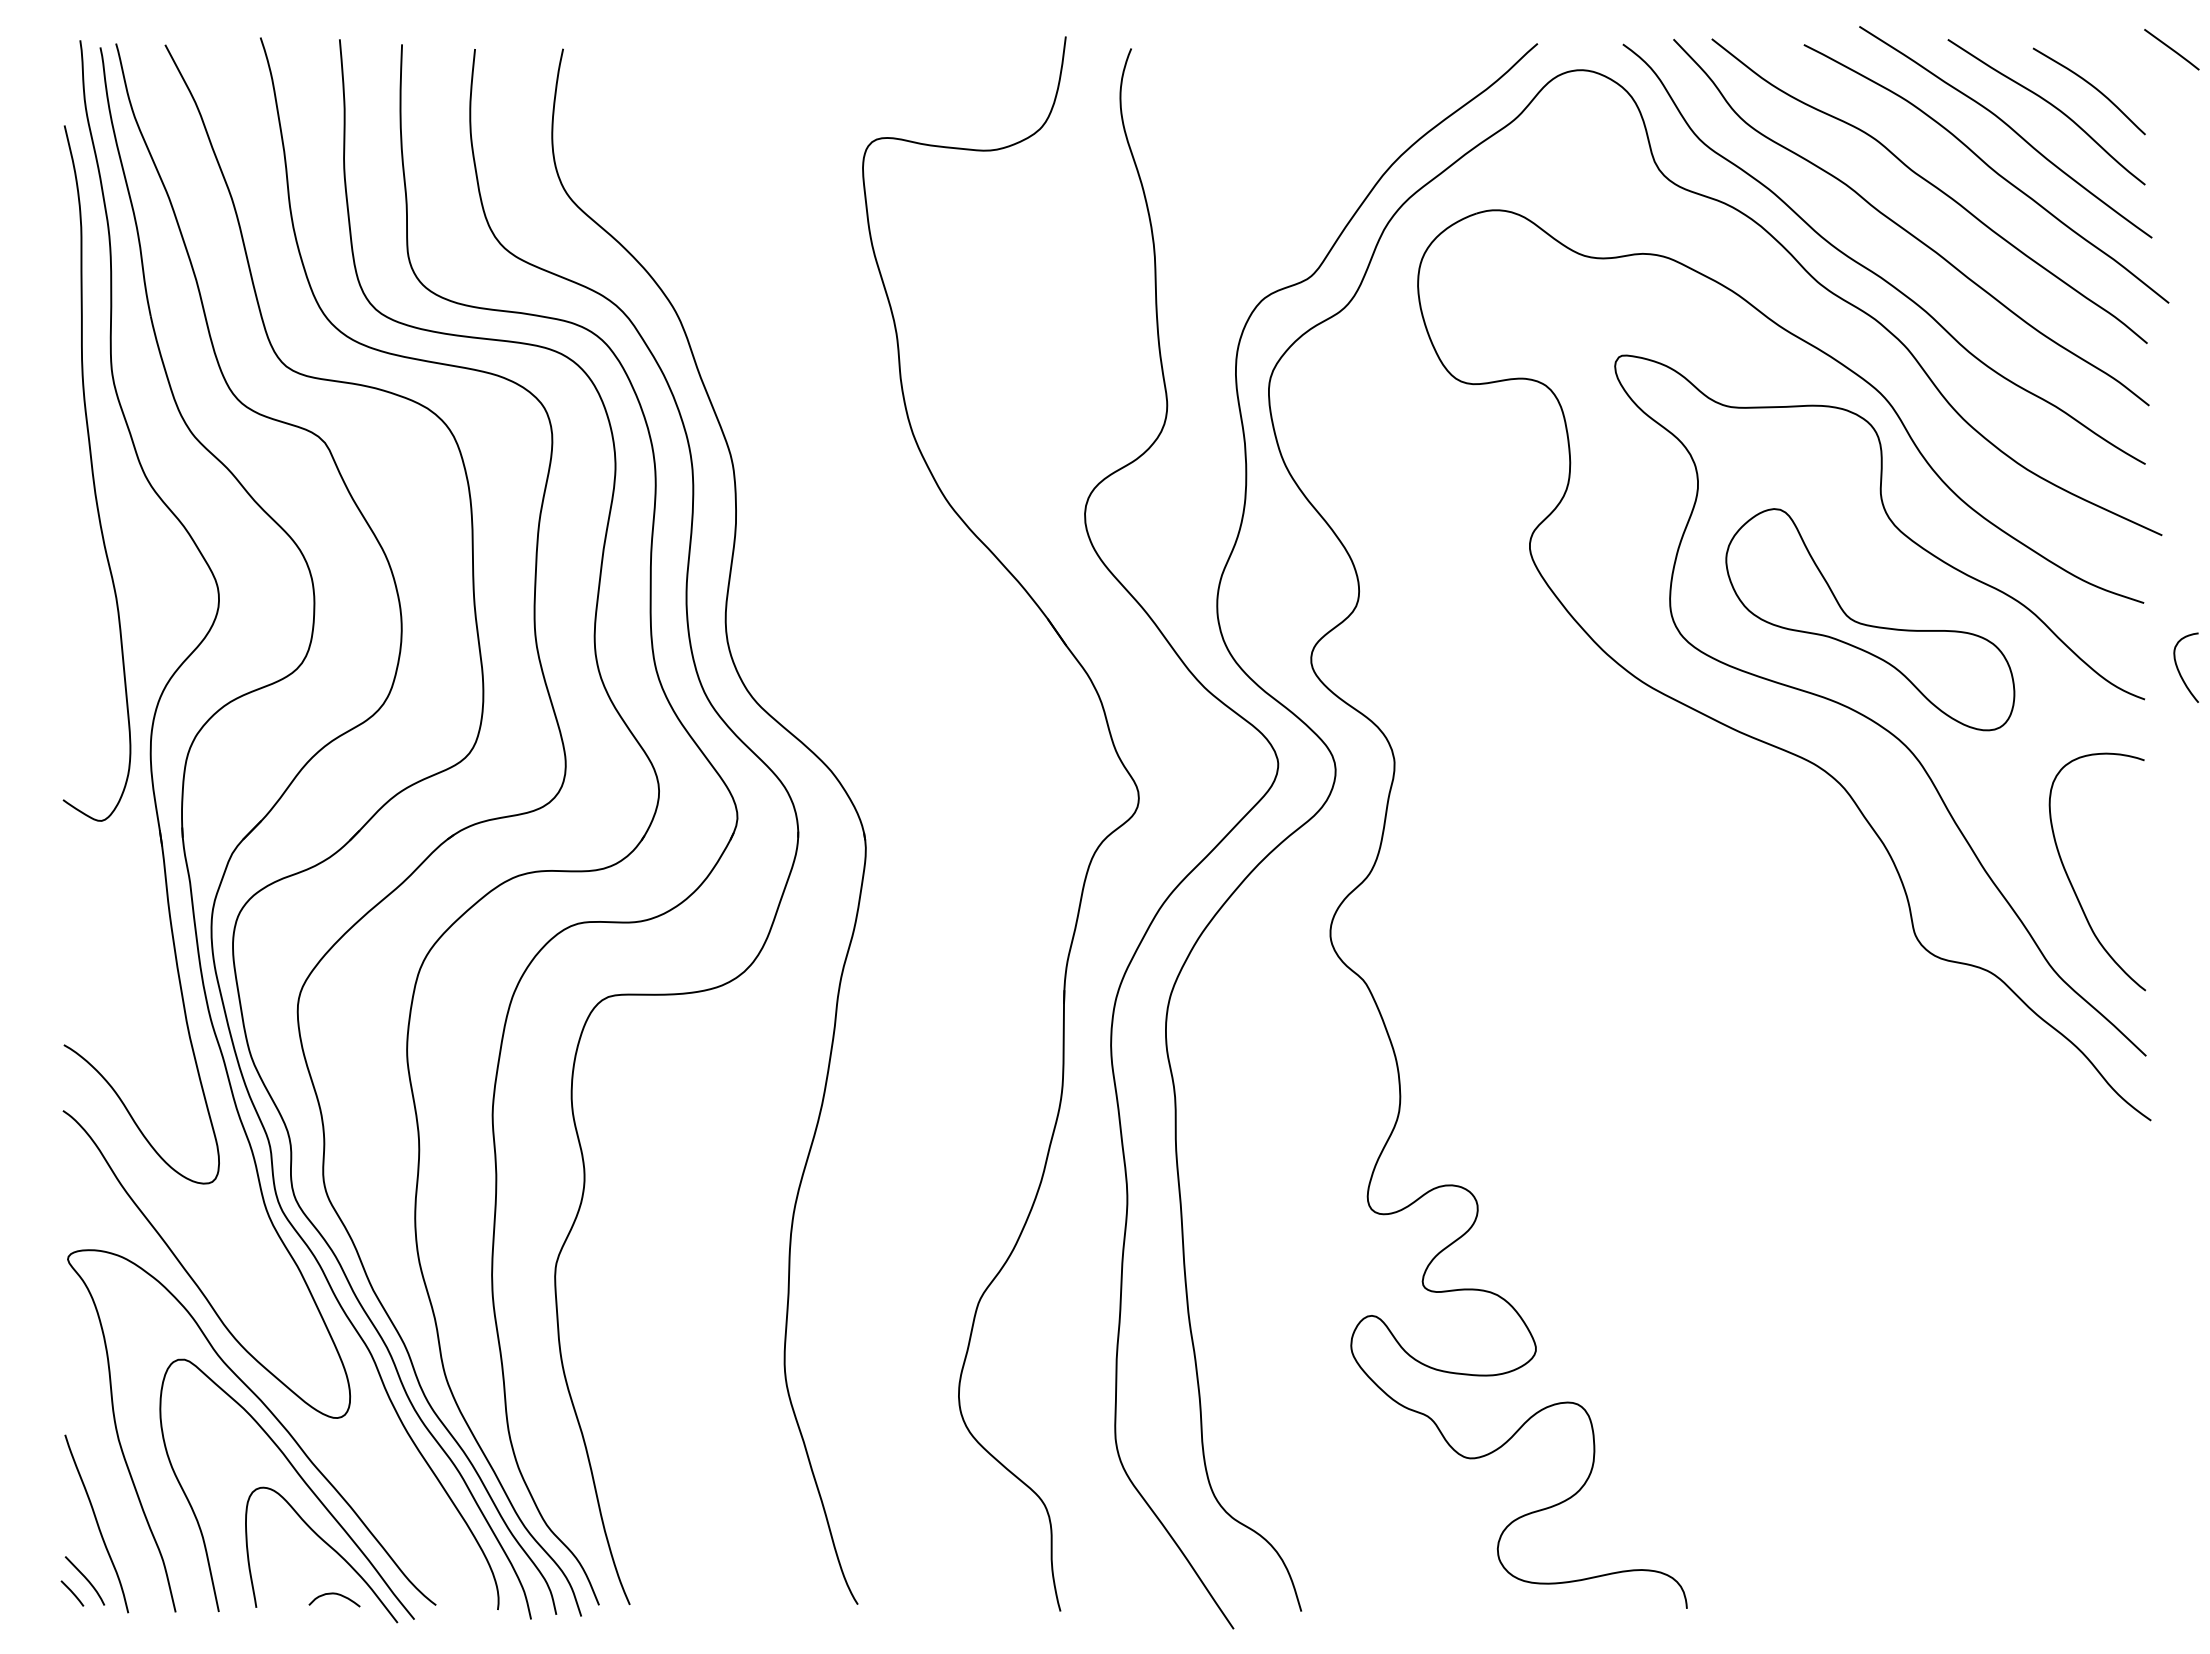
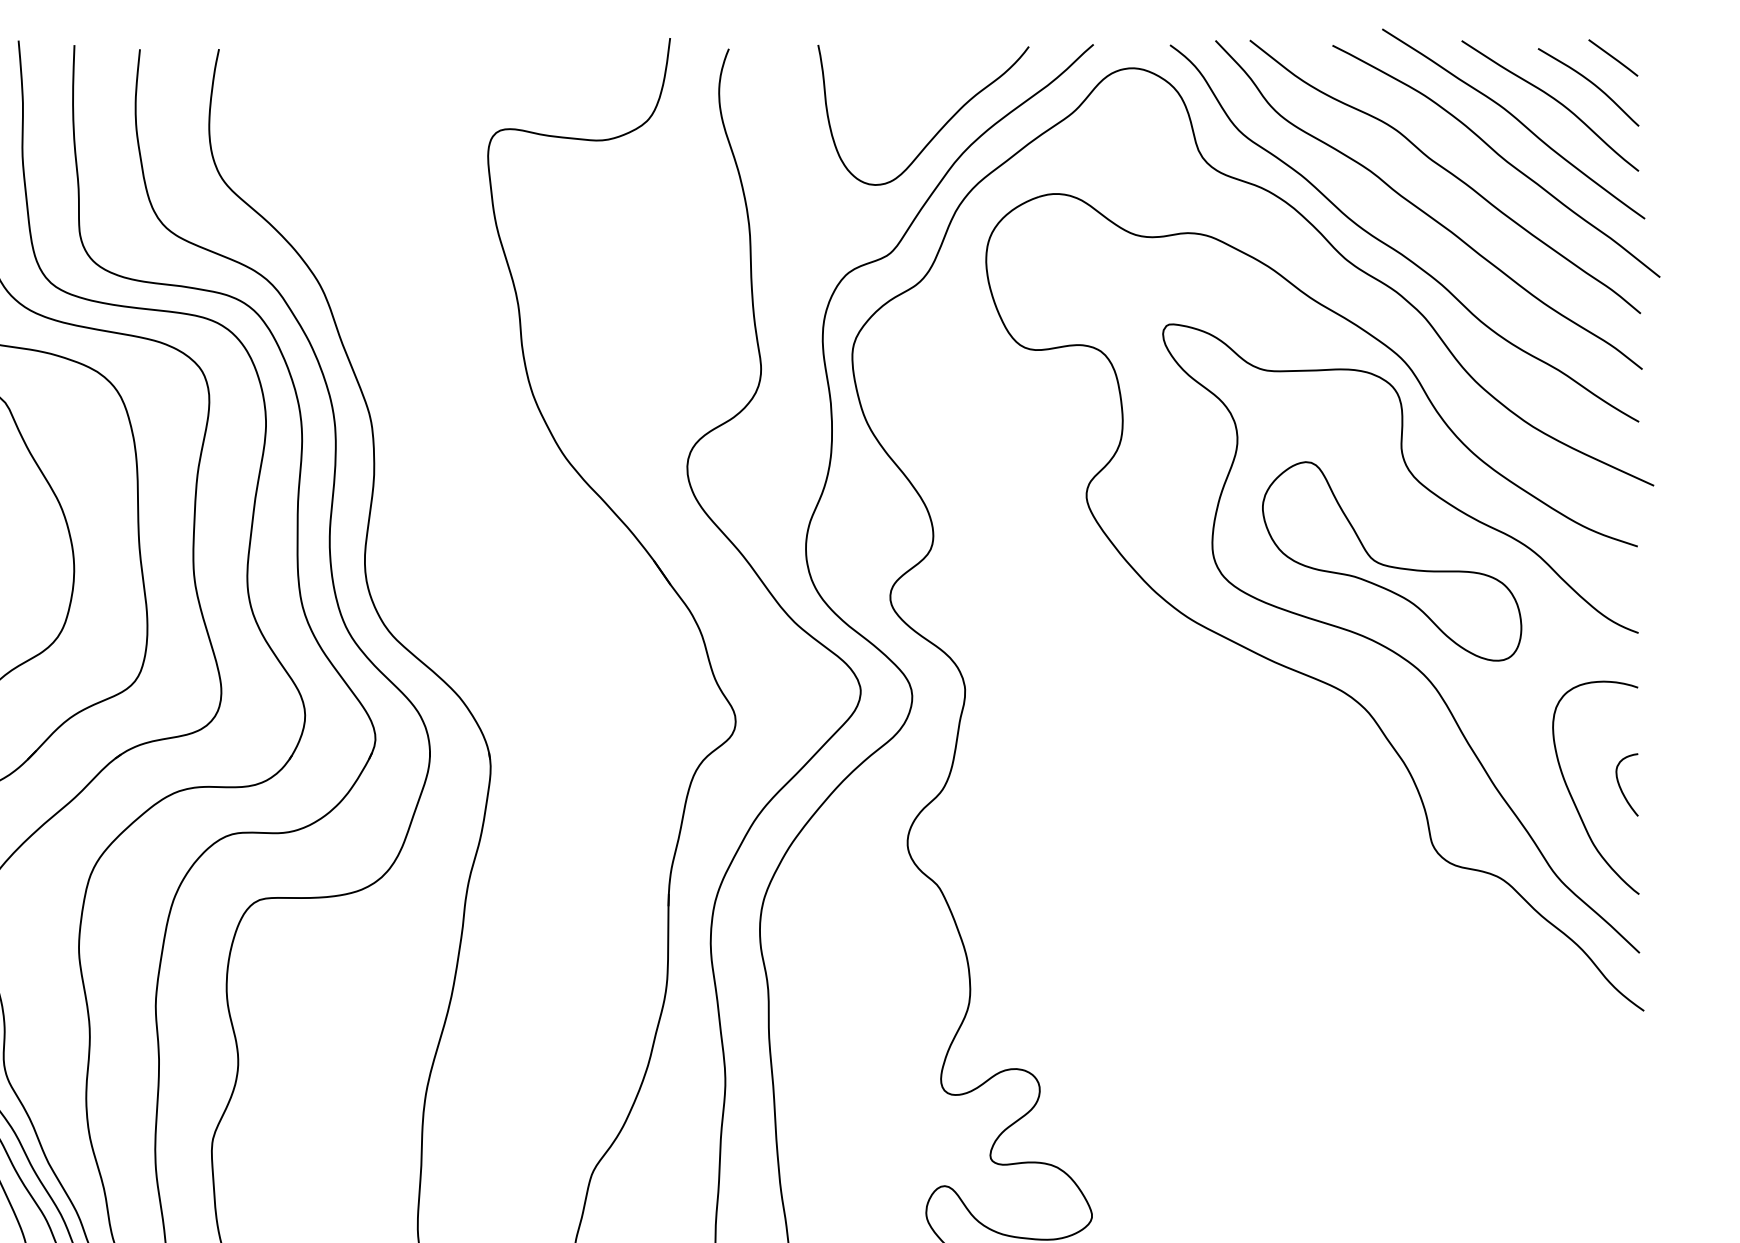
line: (2171, 49) -> (1613, 57), moved
curve: (1368, 135) -> (941, 126), added
curve: (2179, 670) -> (1621, 787), moved

